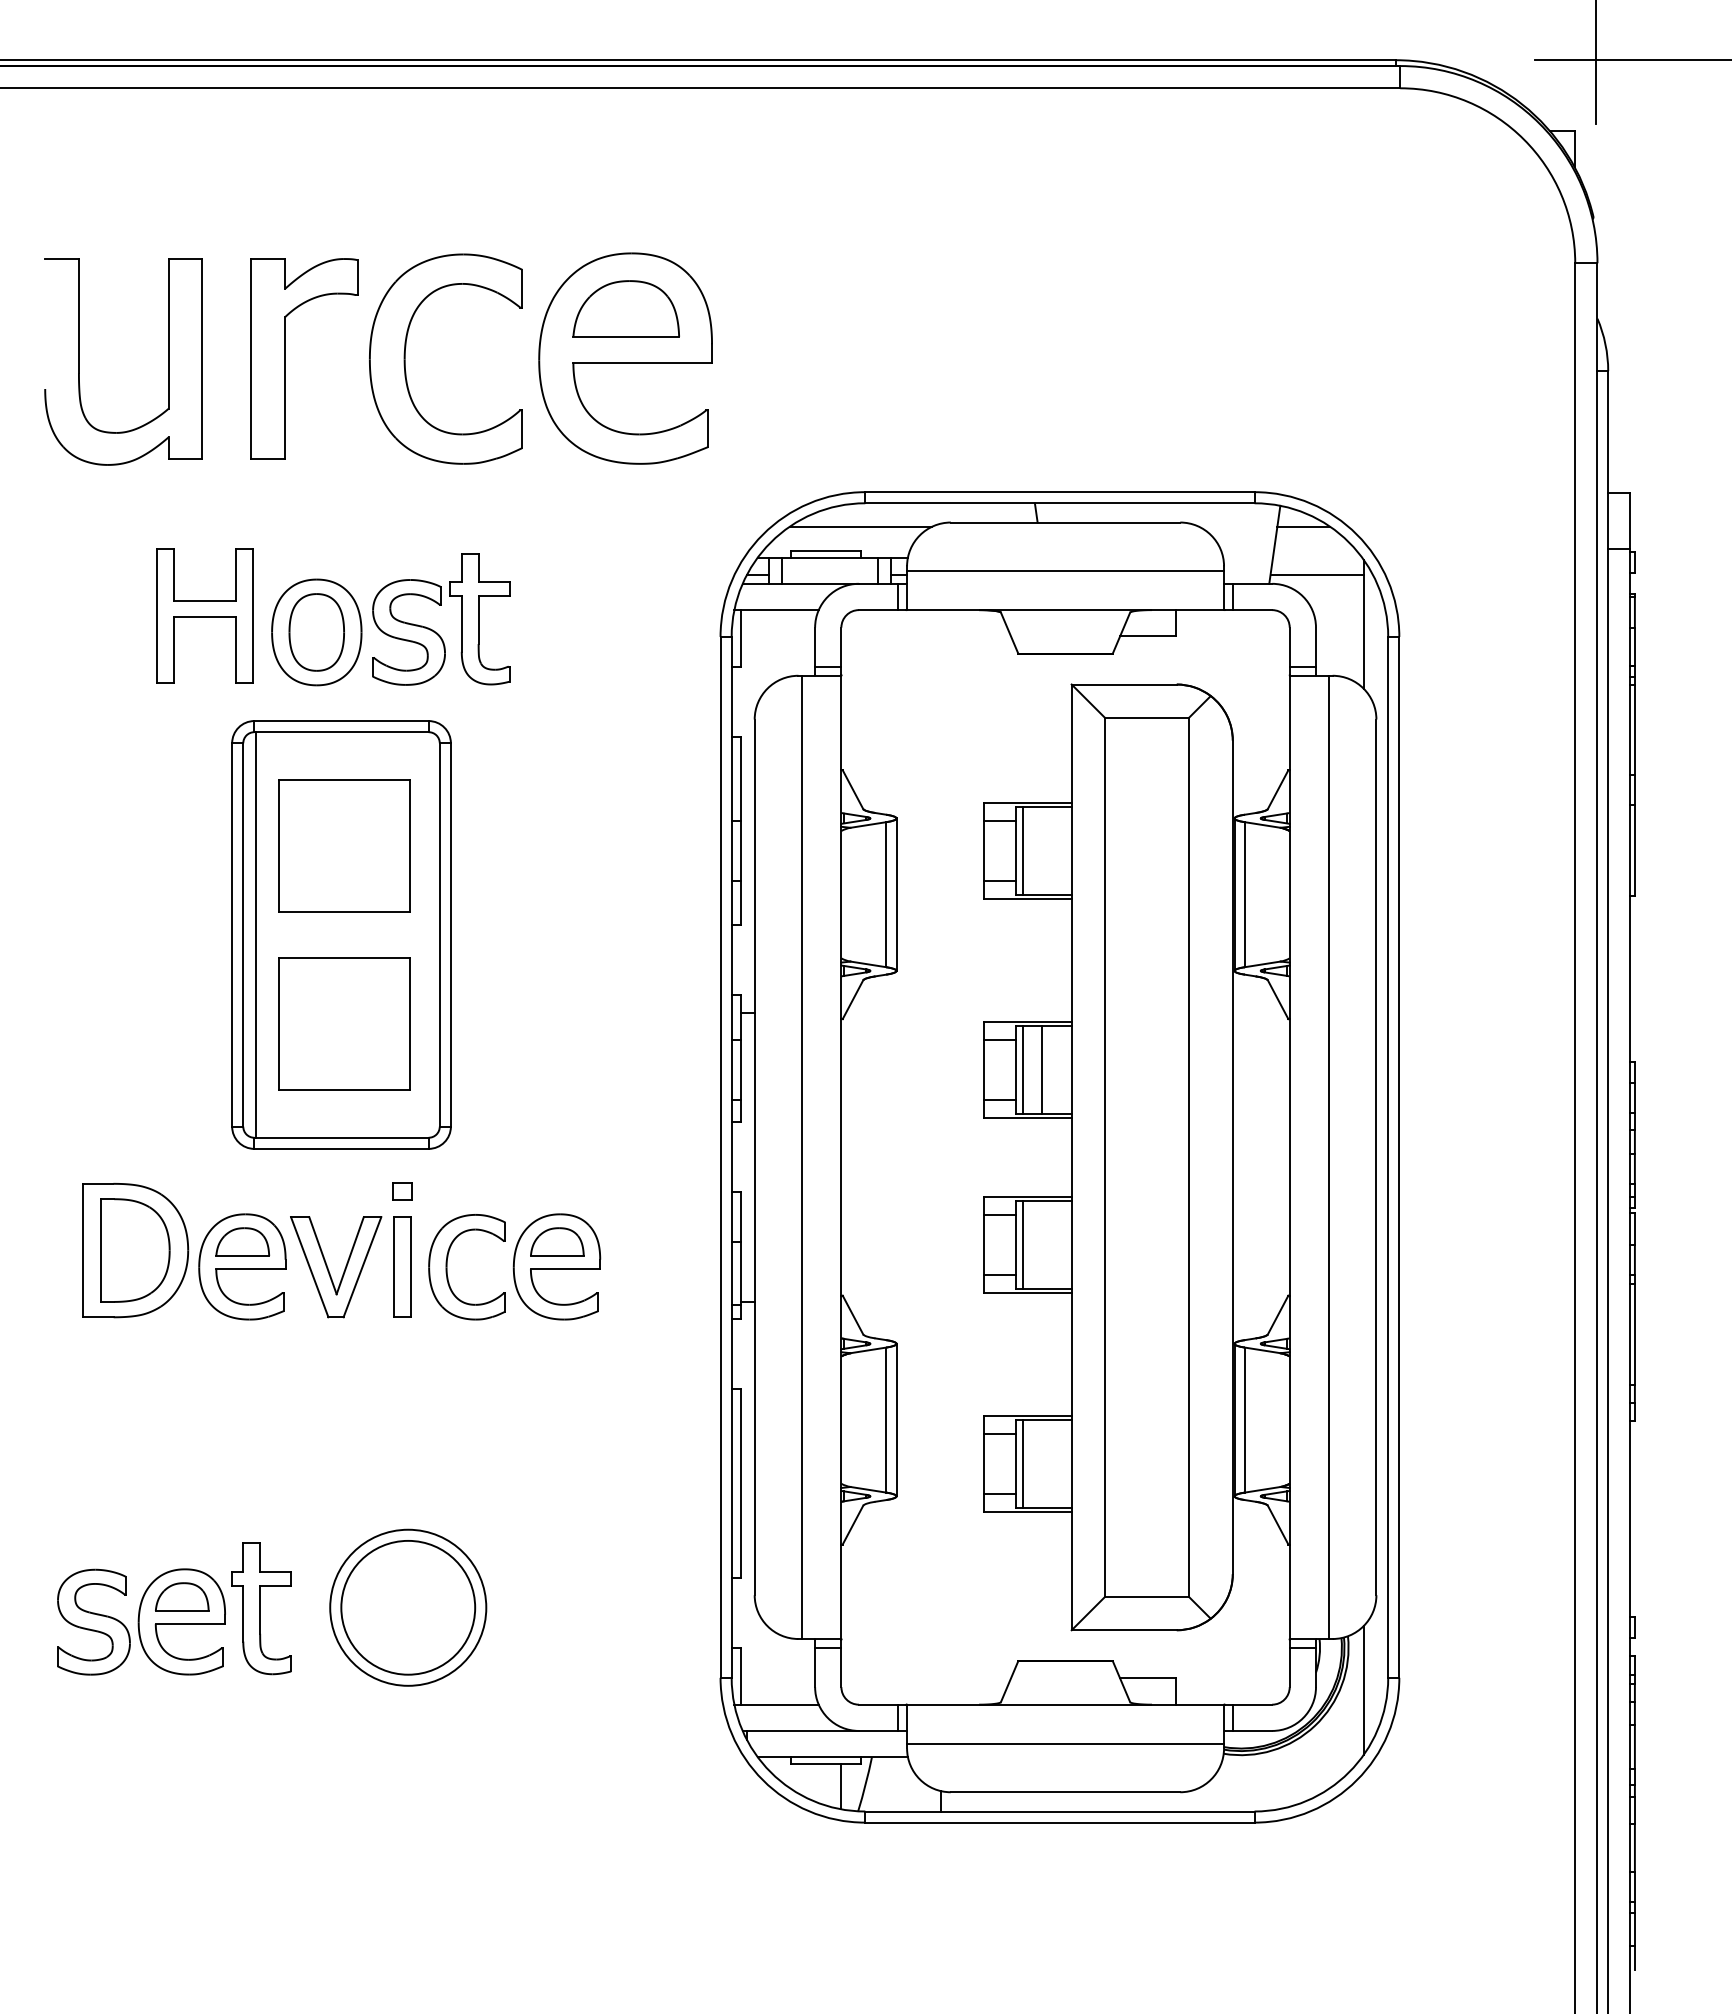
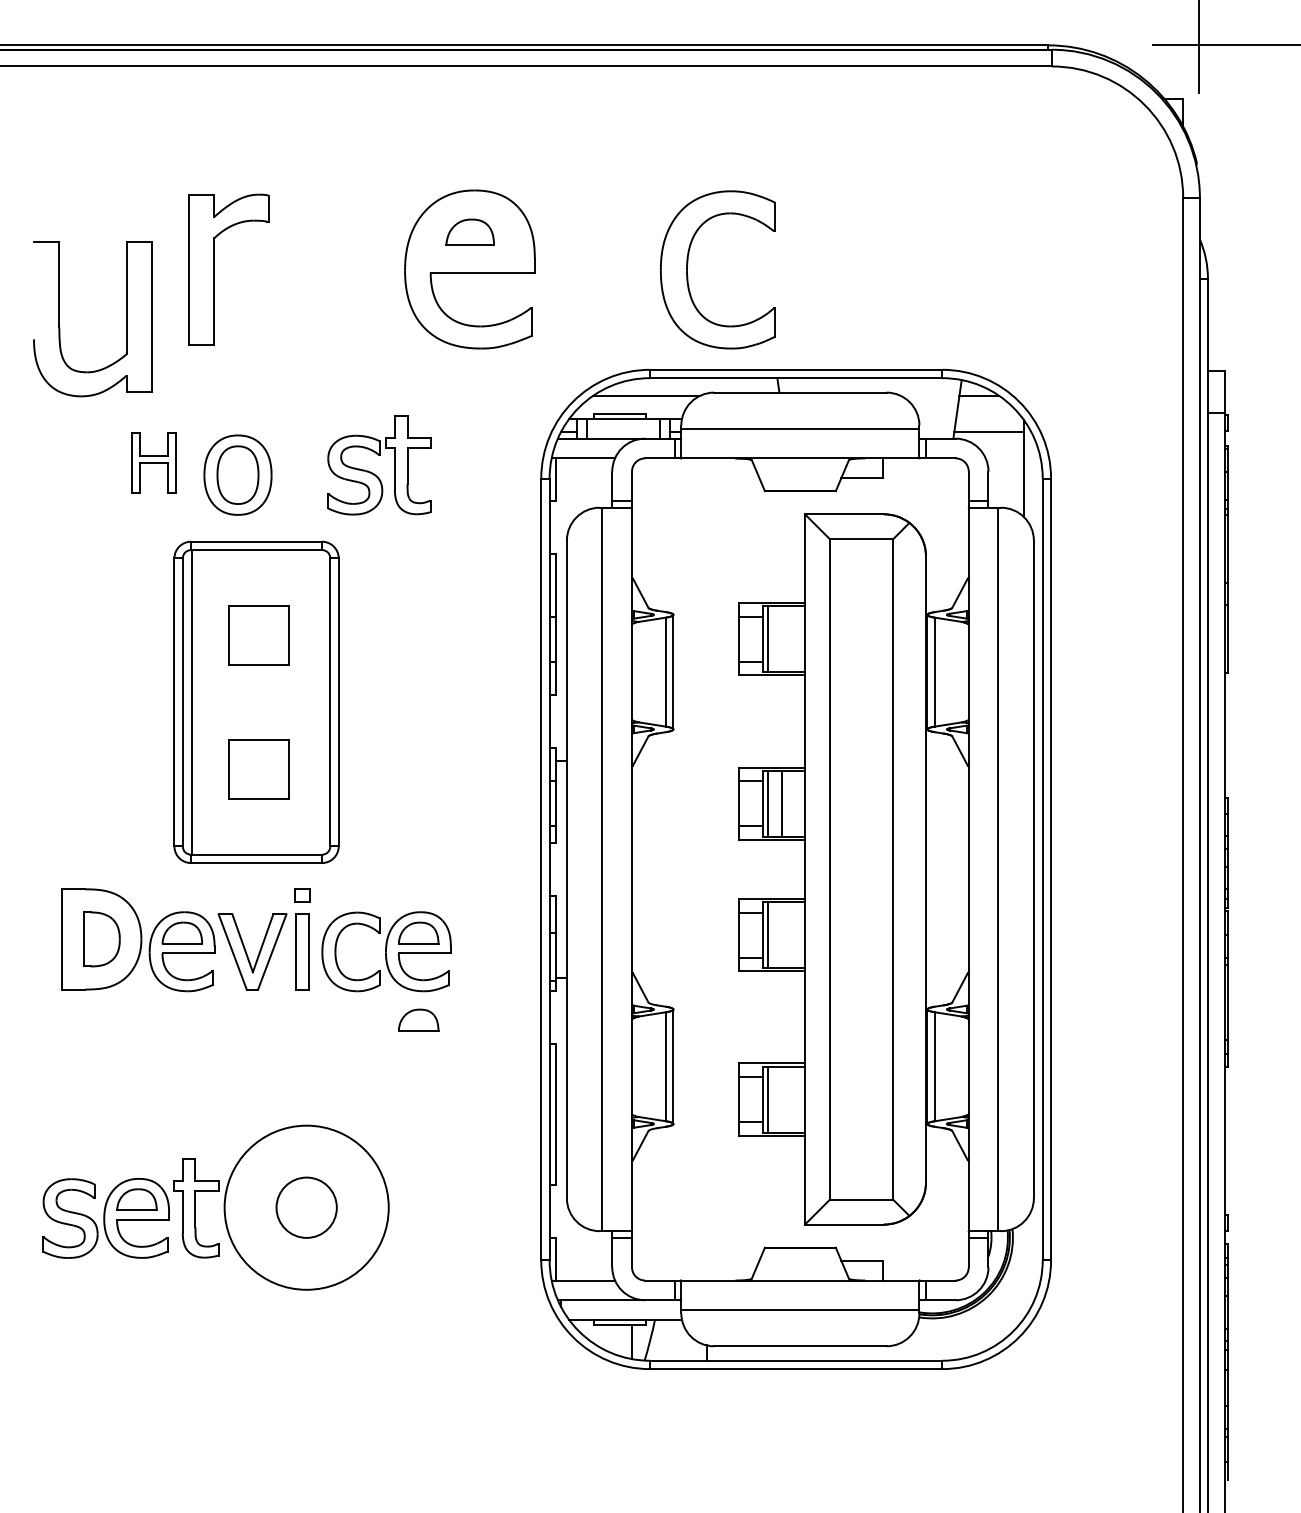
part: (625, 308) -> (469, 231), size x0.6
part: (406, 350) -> (688, 263), moved
part: (80, 373) -> (60, 327), moved
part: (204, 615) -> (153, 462), size x0.6
part: (434, 630) -> (374, 473), moved
part: (344, 845) -> (258, 635), size x0.6
part: (344, 1024) -> (258, 769), size x0.6
part: (135, 1250) -> (101, 939), size x0.7
part: (557, 1357) -> (418, 1019), added
circle: (407, 1607) -> (306, 1207), size x0.6
circle: (407, 1607) -> (306, 1207), size x1.4
line: (1363, 1690) -> (1024, 1269), removed

